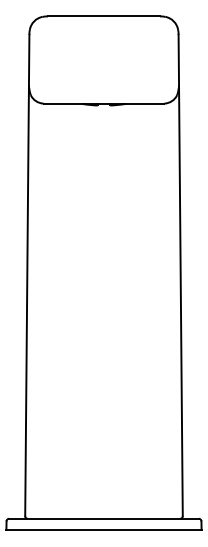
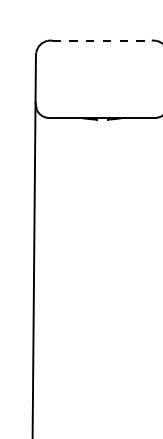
line: (104, 16) -> (102, 40), solid -> dashed

